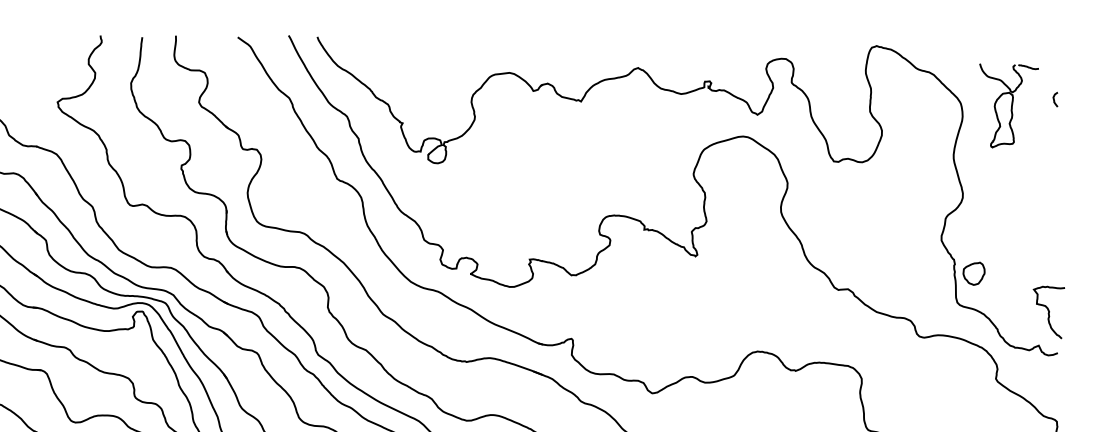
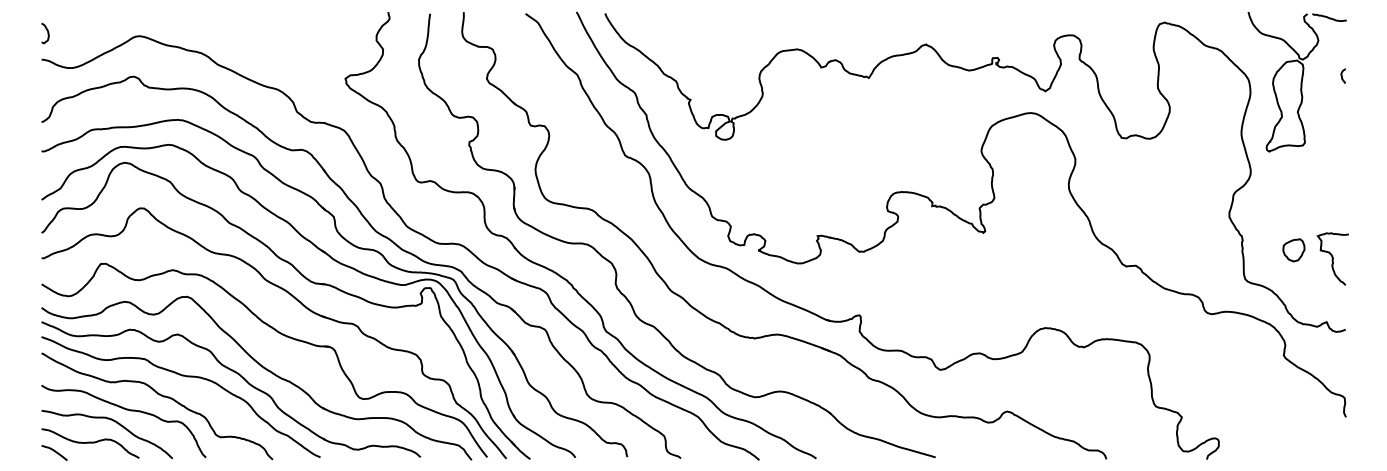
part: (1008, 106) -> (1296, 82), size x1.67
part: (973, 274) -> (1293, 250), moved
curve: (1048, 312) -> (1332, 258), moved

